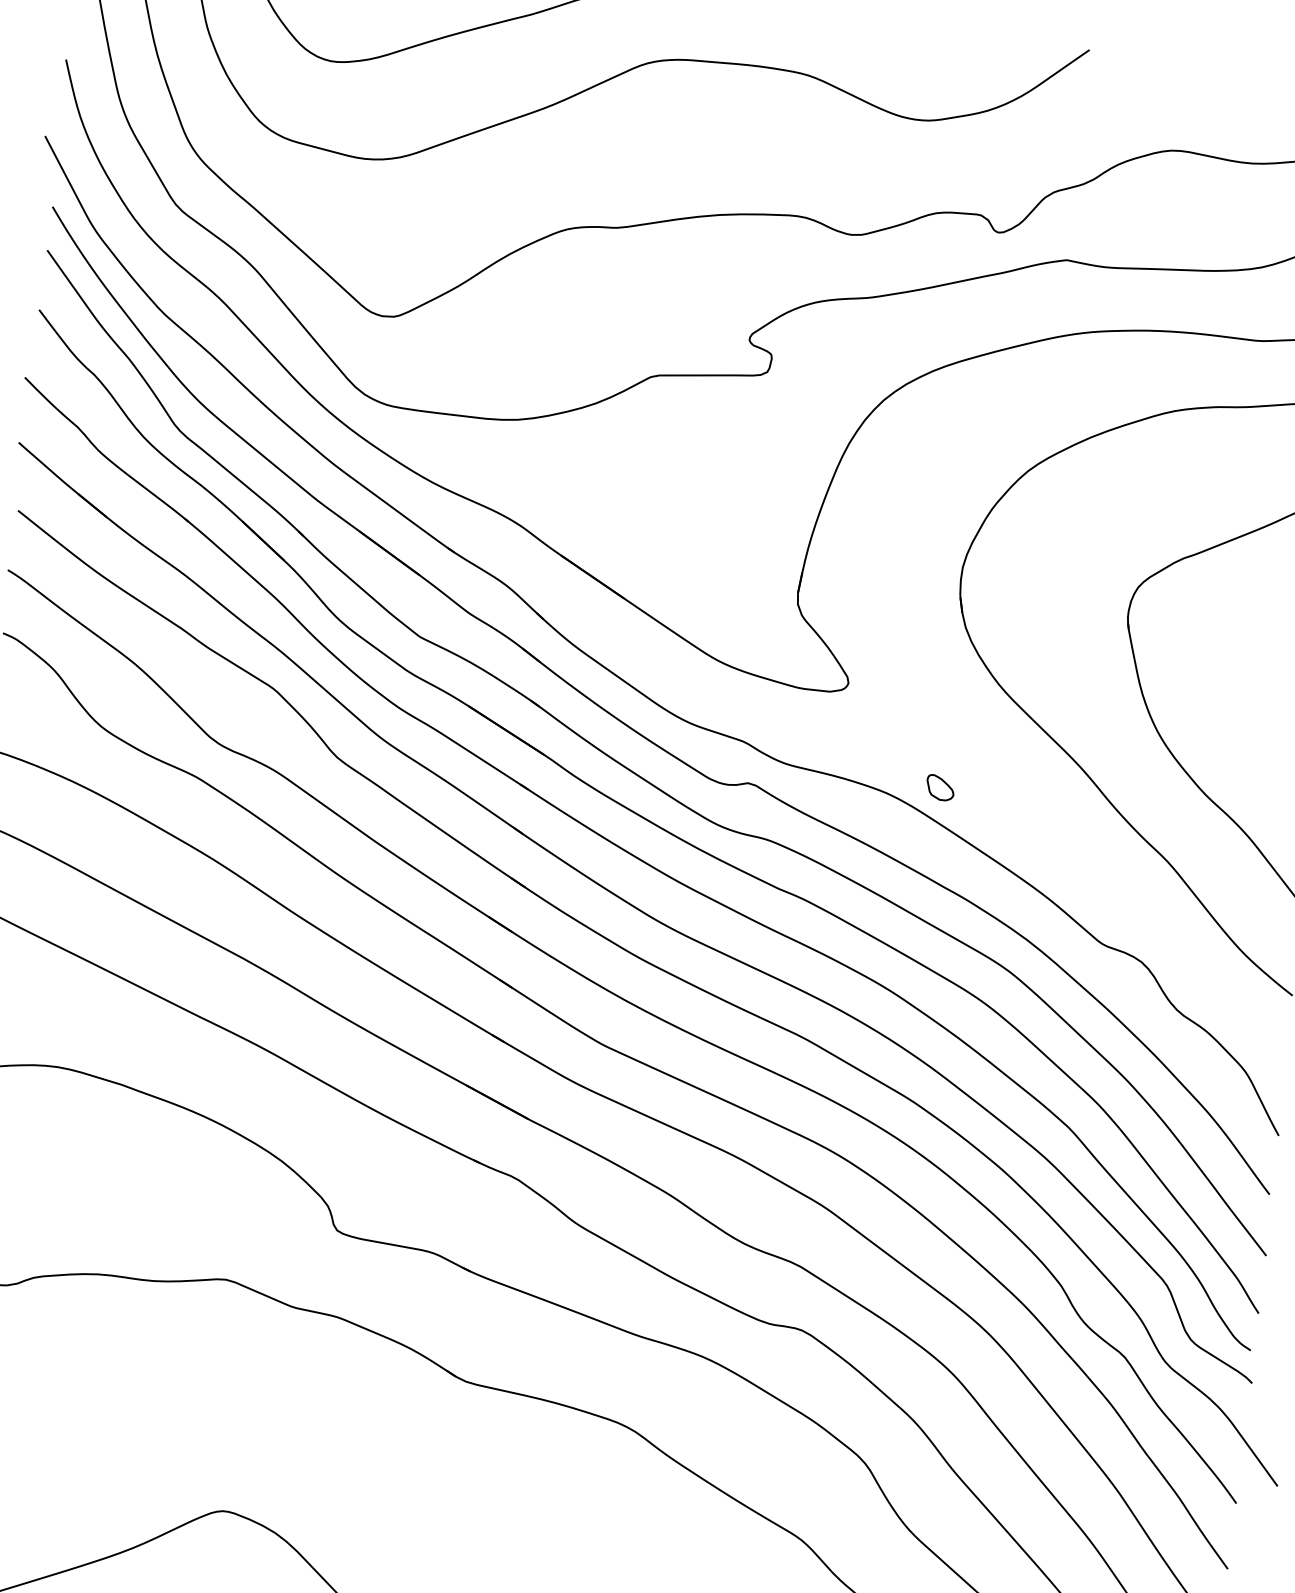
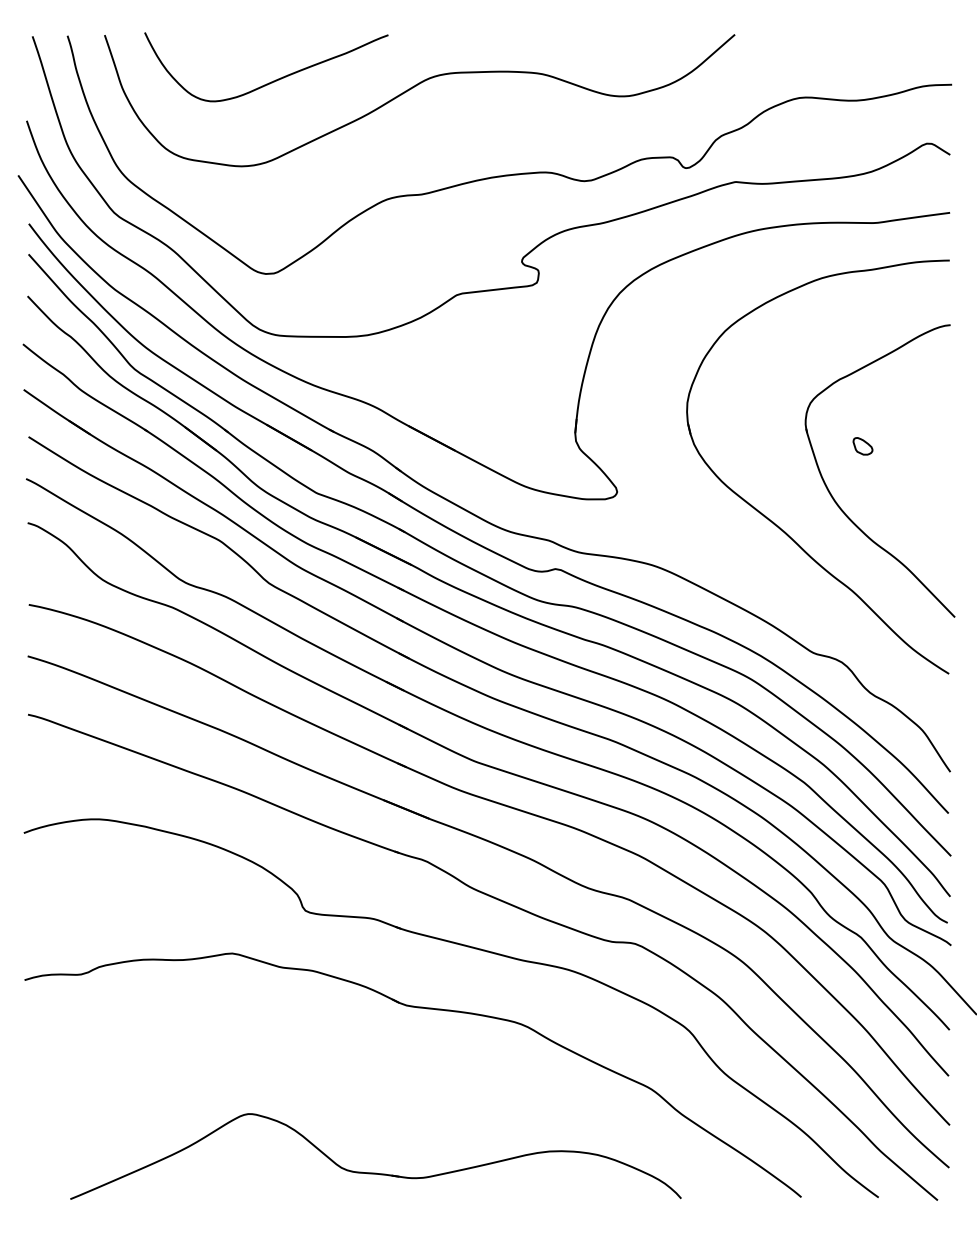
part: (939, 788) -> (862, 446), moved

